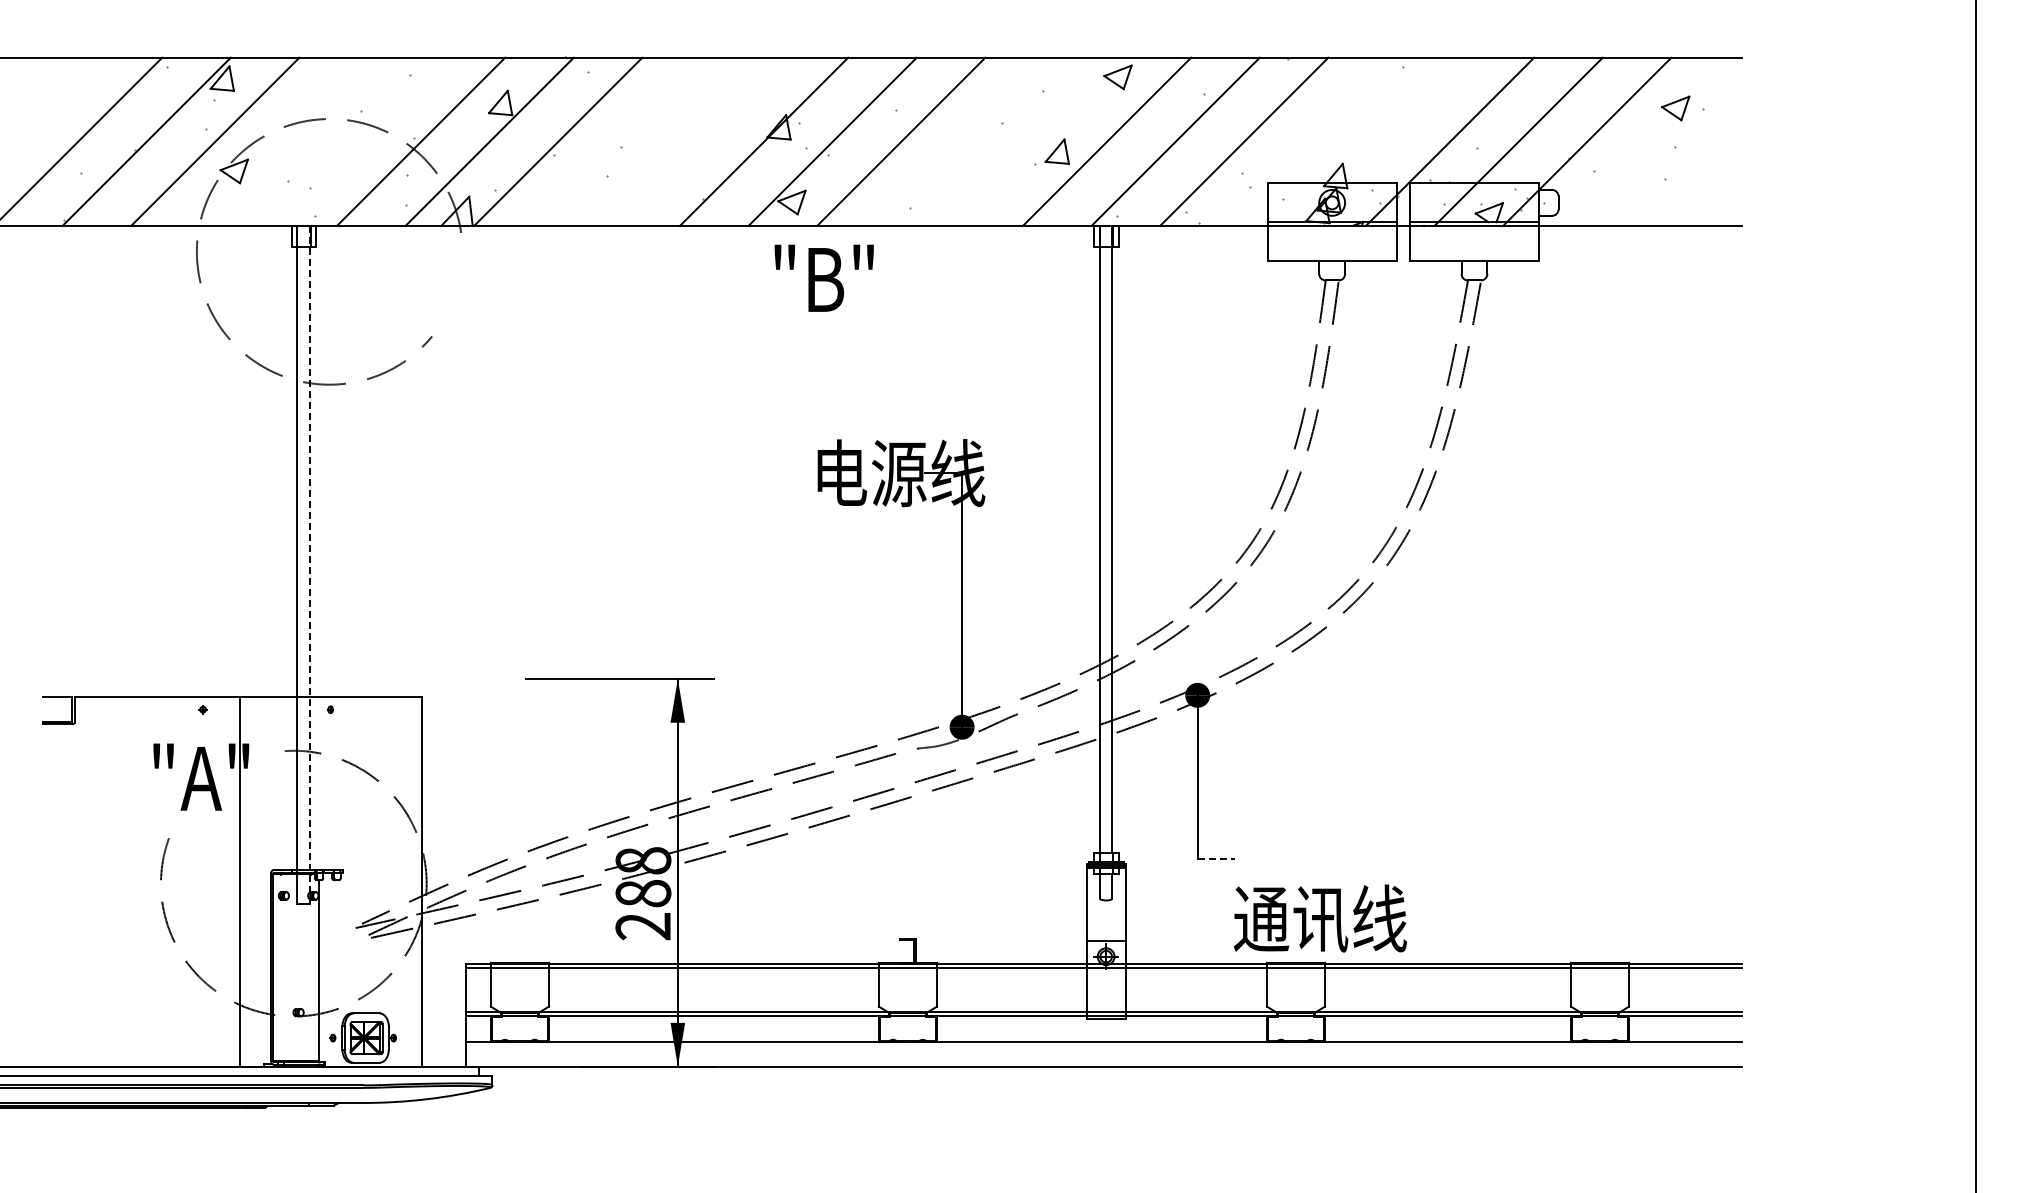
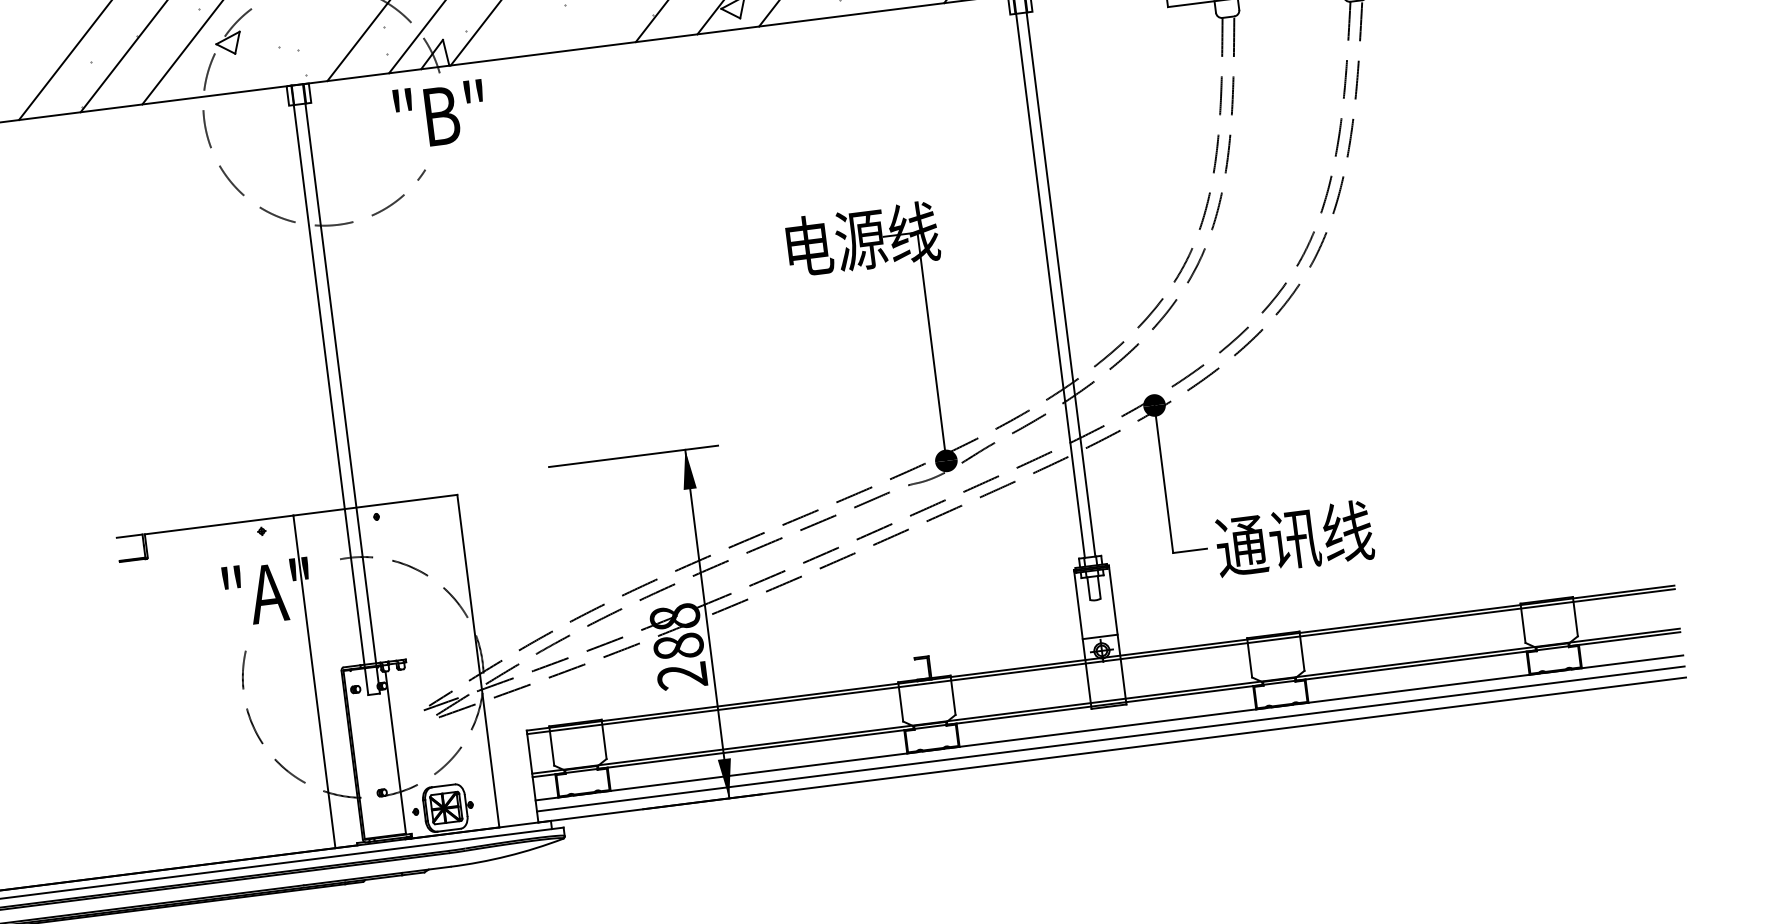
text: (823, 277) -> (439, 114), moved
line: (309, 564) -> (341, 388), dashed -> solid
line: (1216, 859) -> (1190, 550), dashed -> solid
text: (1320, 918) -> (1294, 538), moved
line: (1103, 1054) -> (1110, 739), added

